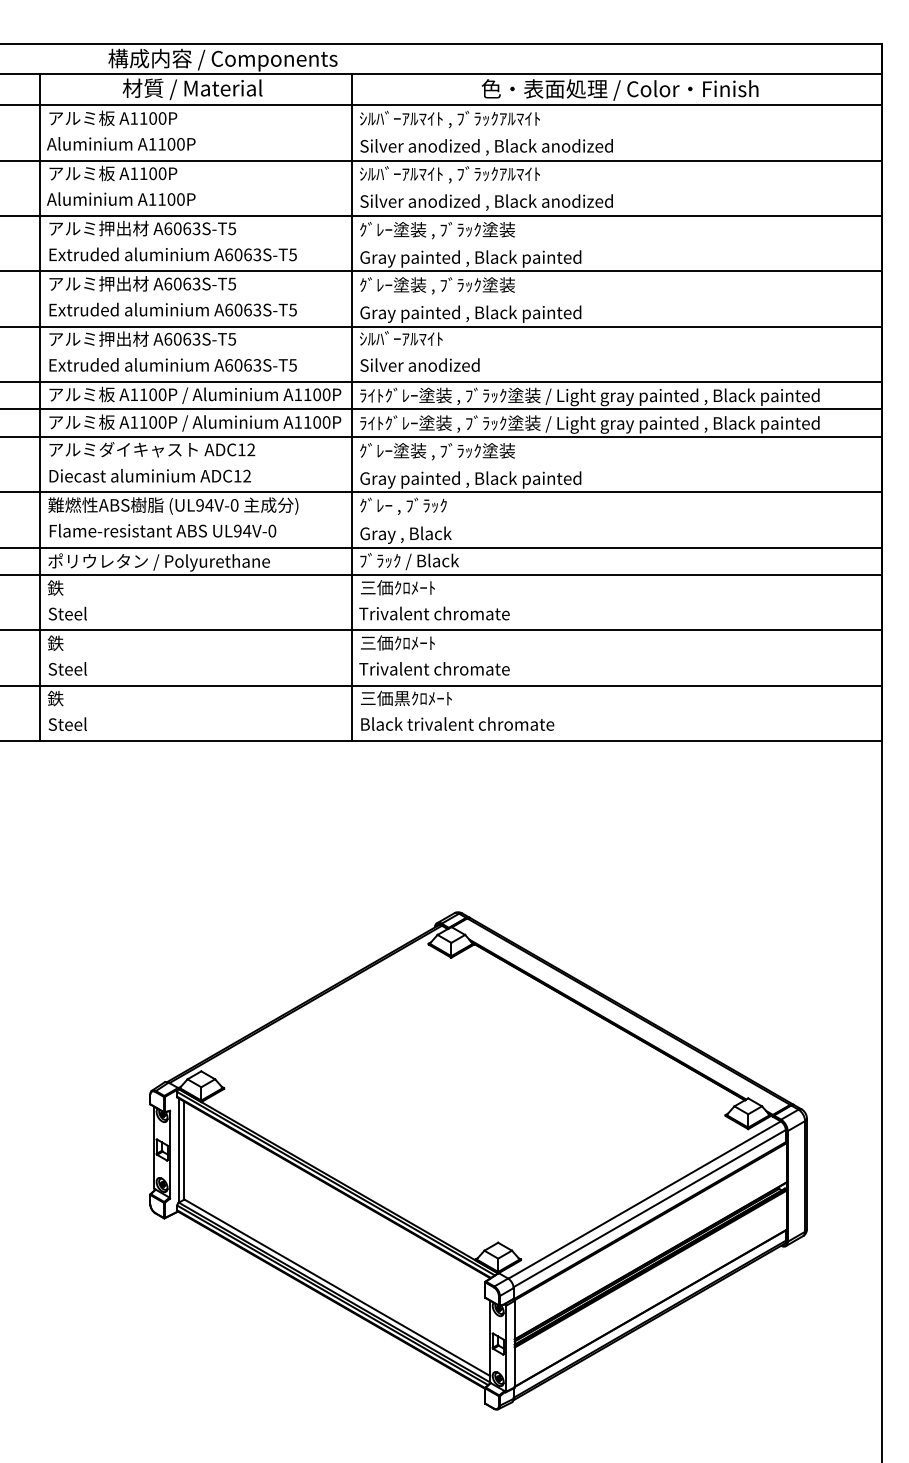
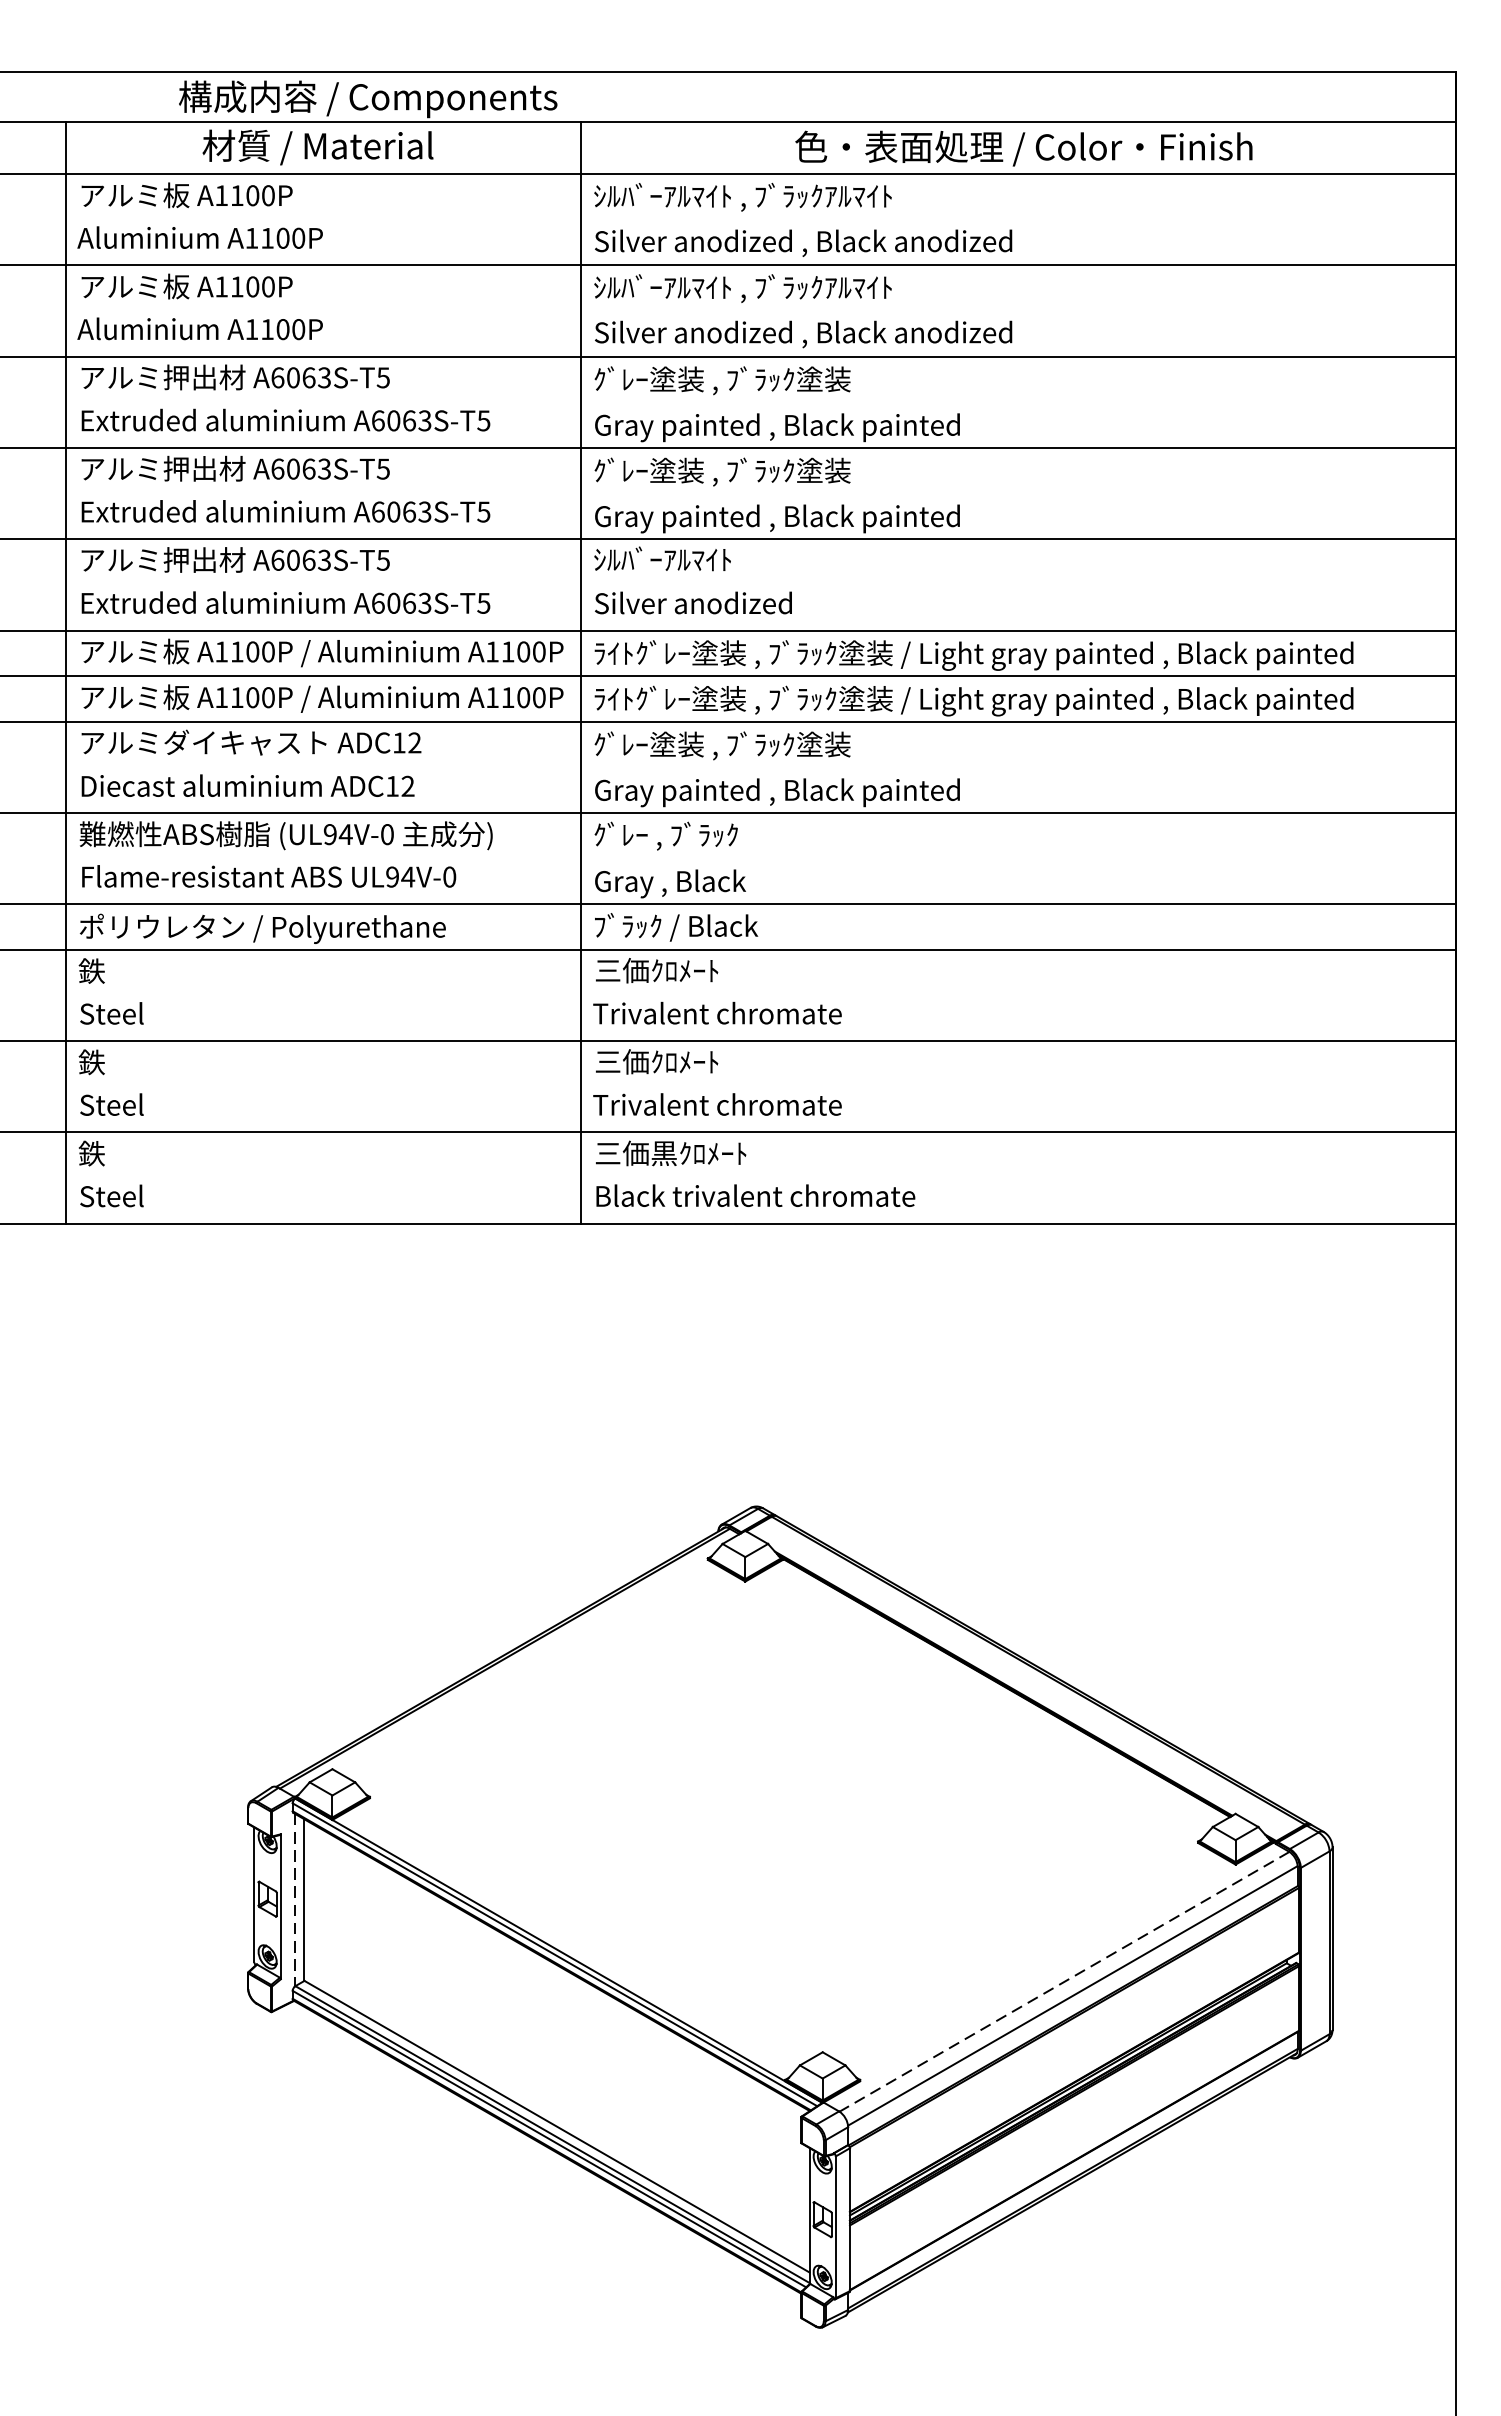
line: (178, 1151) -> (294, 1901), solid -> dashed
line: (644, 1200) -> (1064, 1982), solid -> dashed

